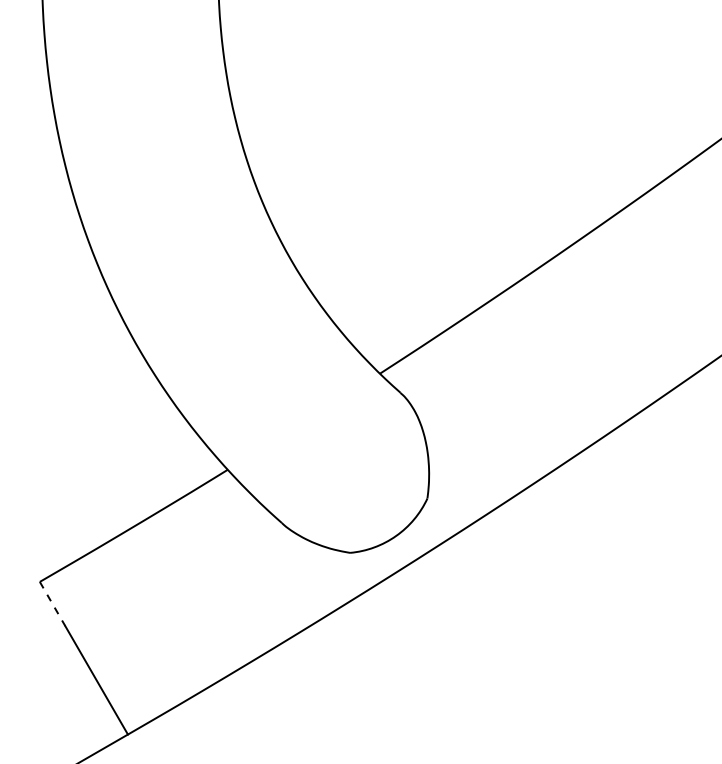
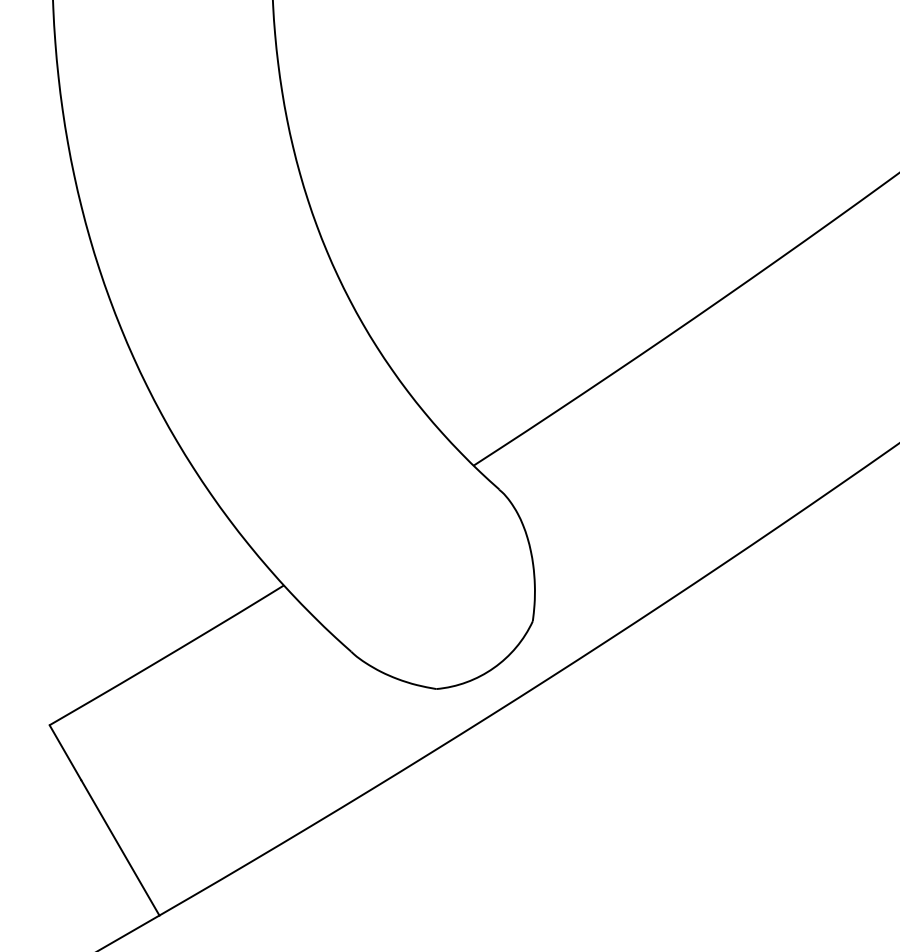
line: (52, 603) -> (65, 752), dashed -> solid

